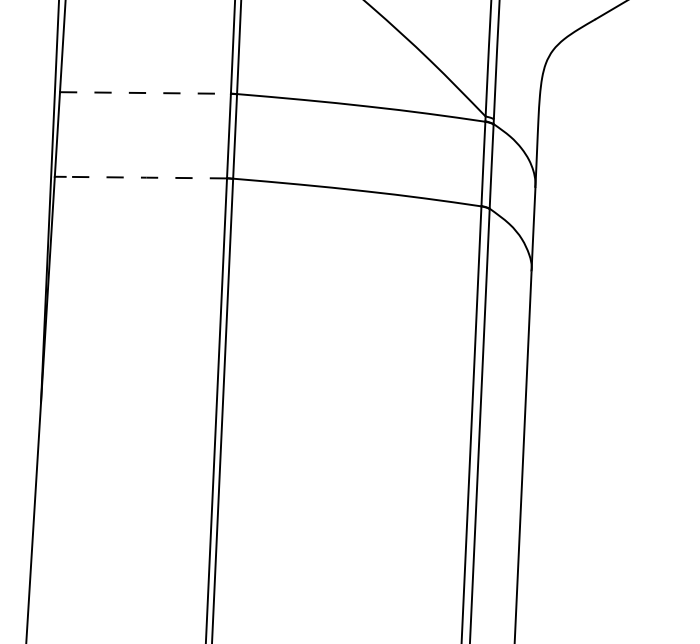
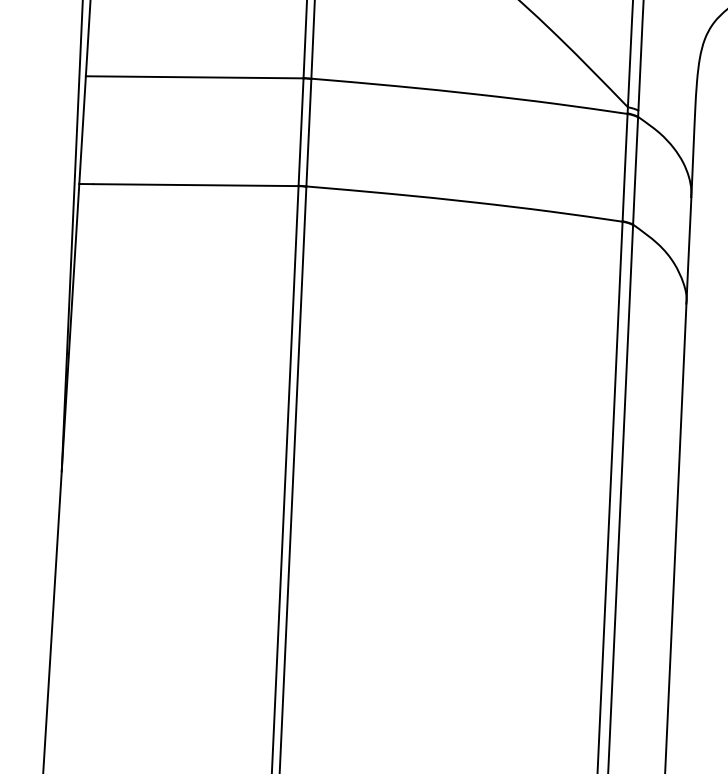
line: (145, 93) -> (194, 77), dashed -> solid
line: (146, 177) -> (196, 184), dashed -> solid

